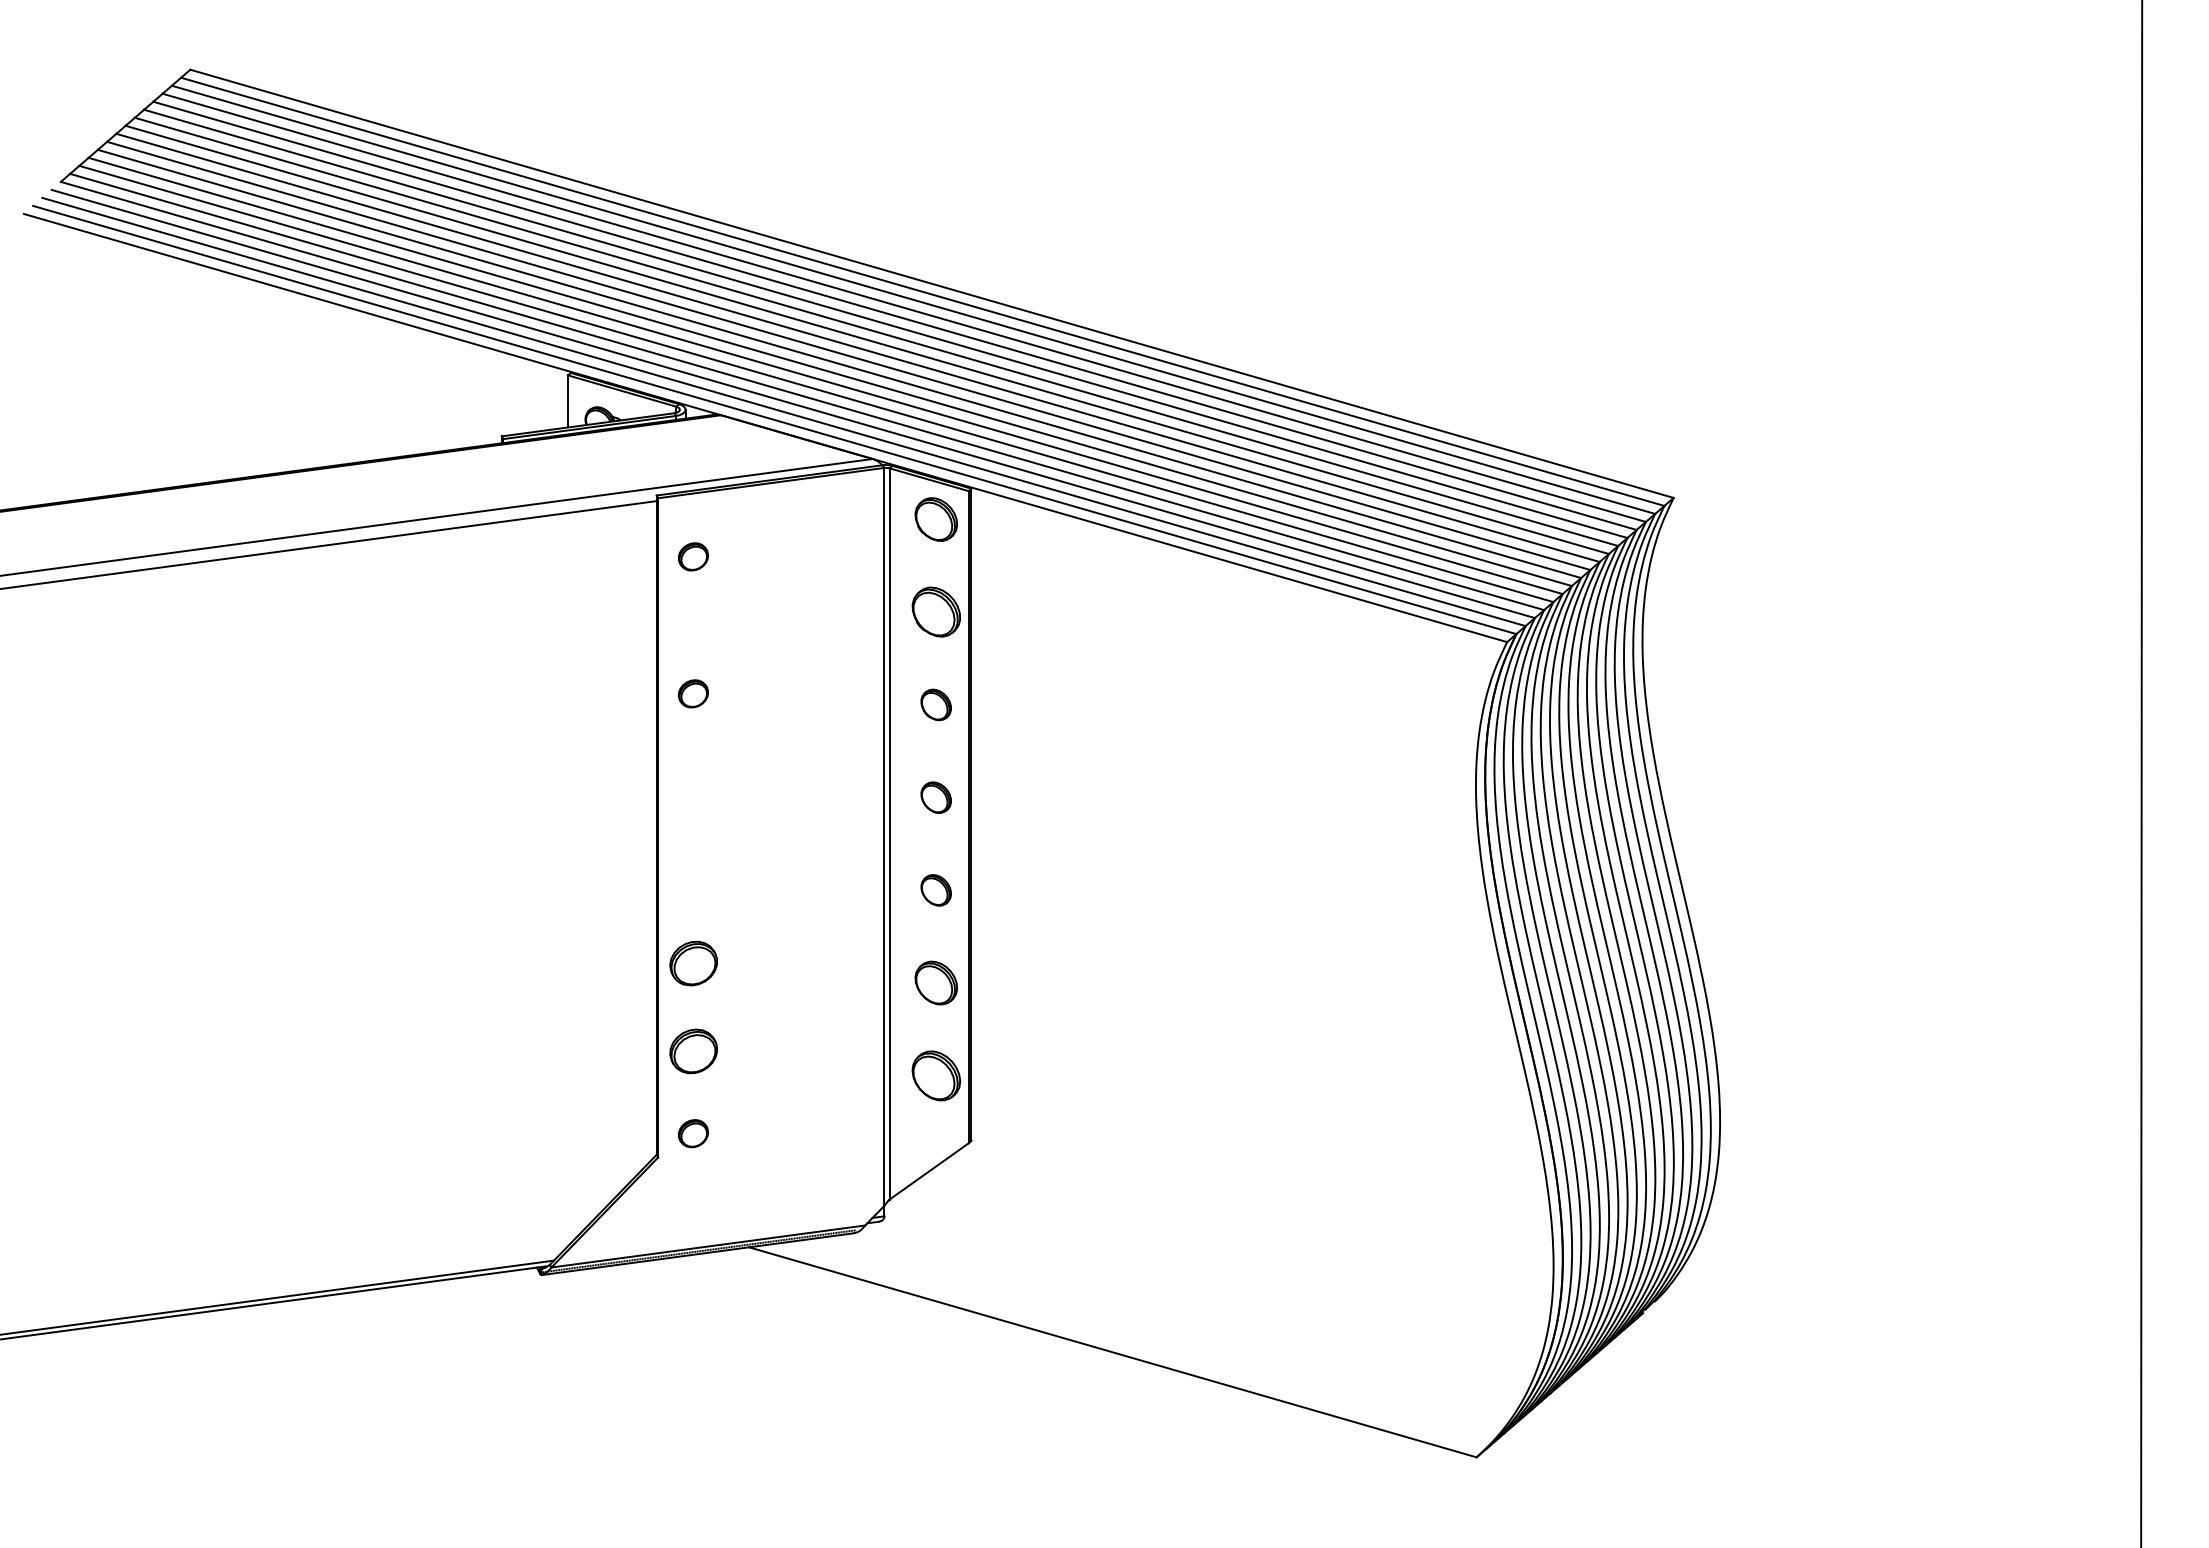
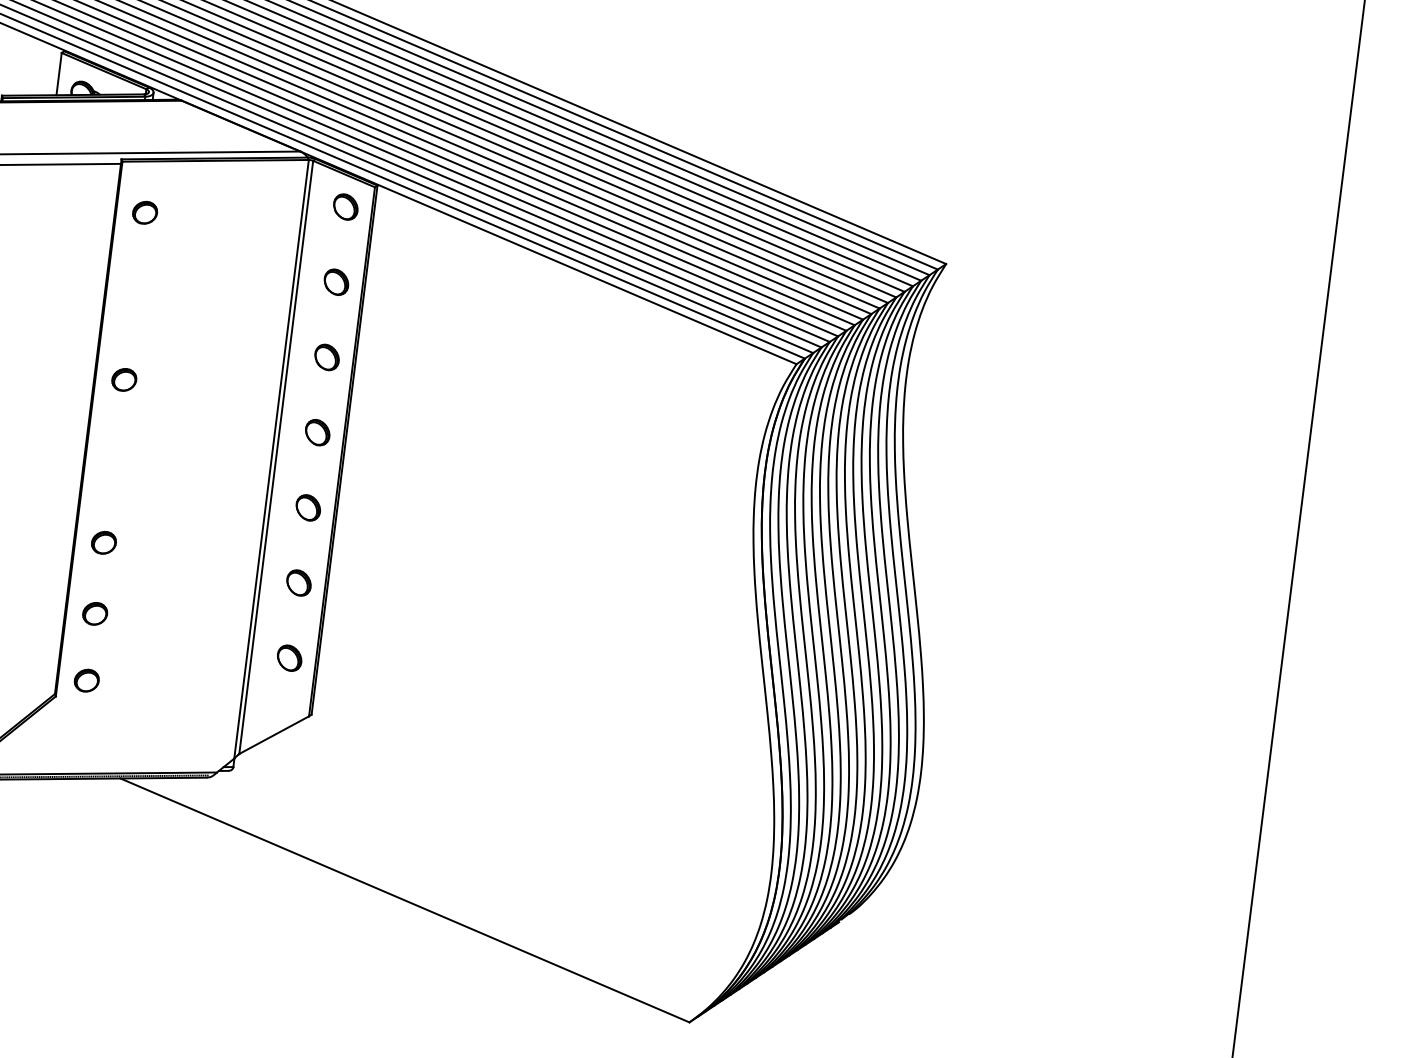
part: (935, 519) -> (345, 206), size x0.71
part: (935, 612) -> (335, 282), size x0.62
part: (692, 693) -> (123, 379), moved
part: (692, 963) -> (103, 542), size x0.62
part: (935, 982) -> (298, 582), size x0.71
part: (692, 1050) -> (94, 613), size x0.62
part: (935, 1075) -> (289, 657), size x0.62

